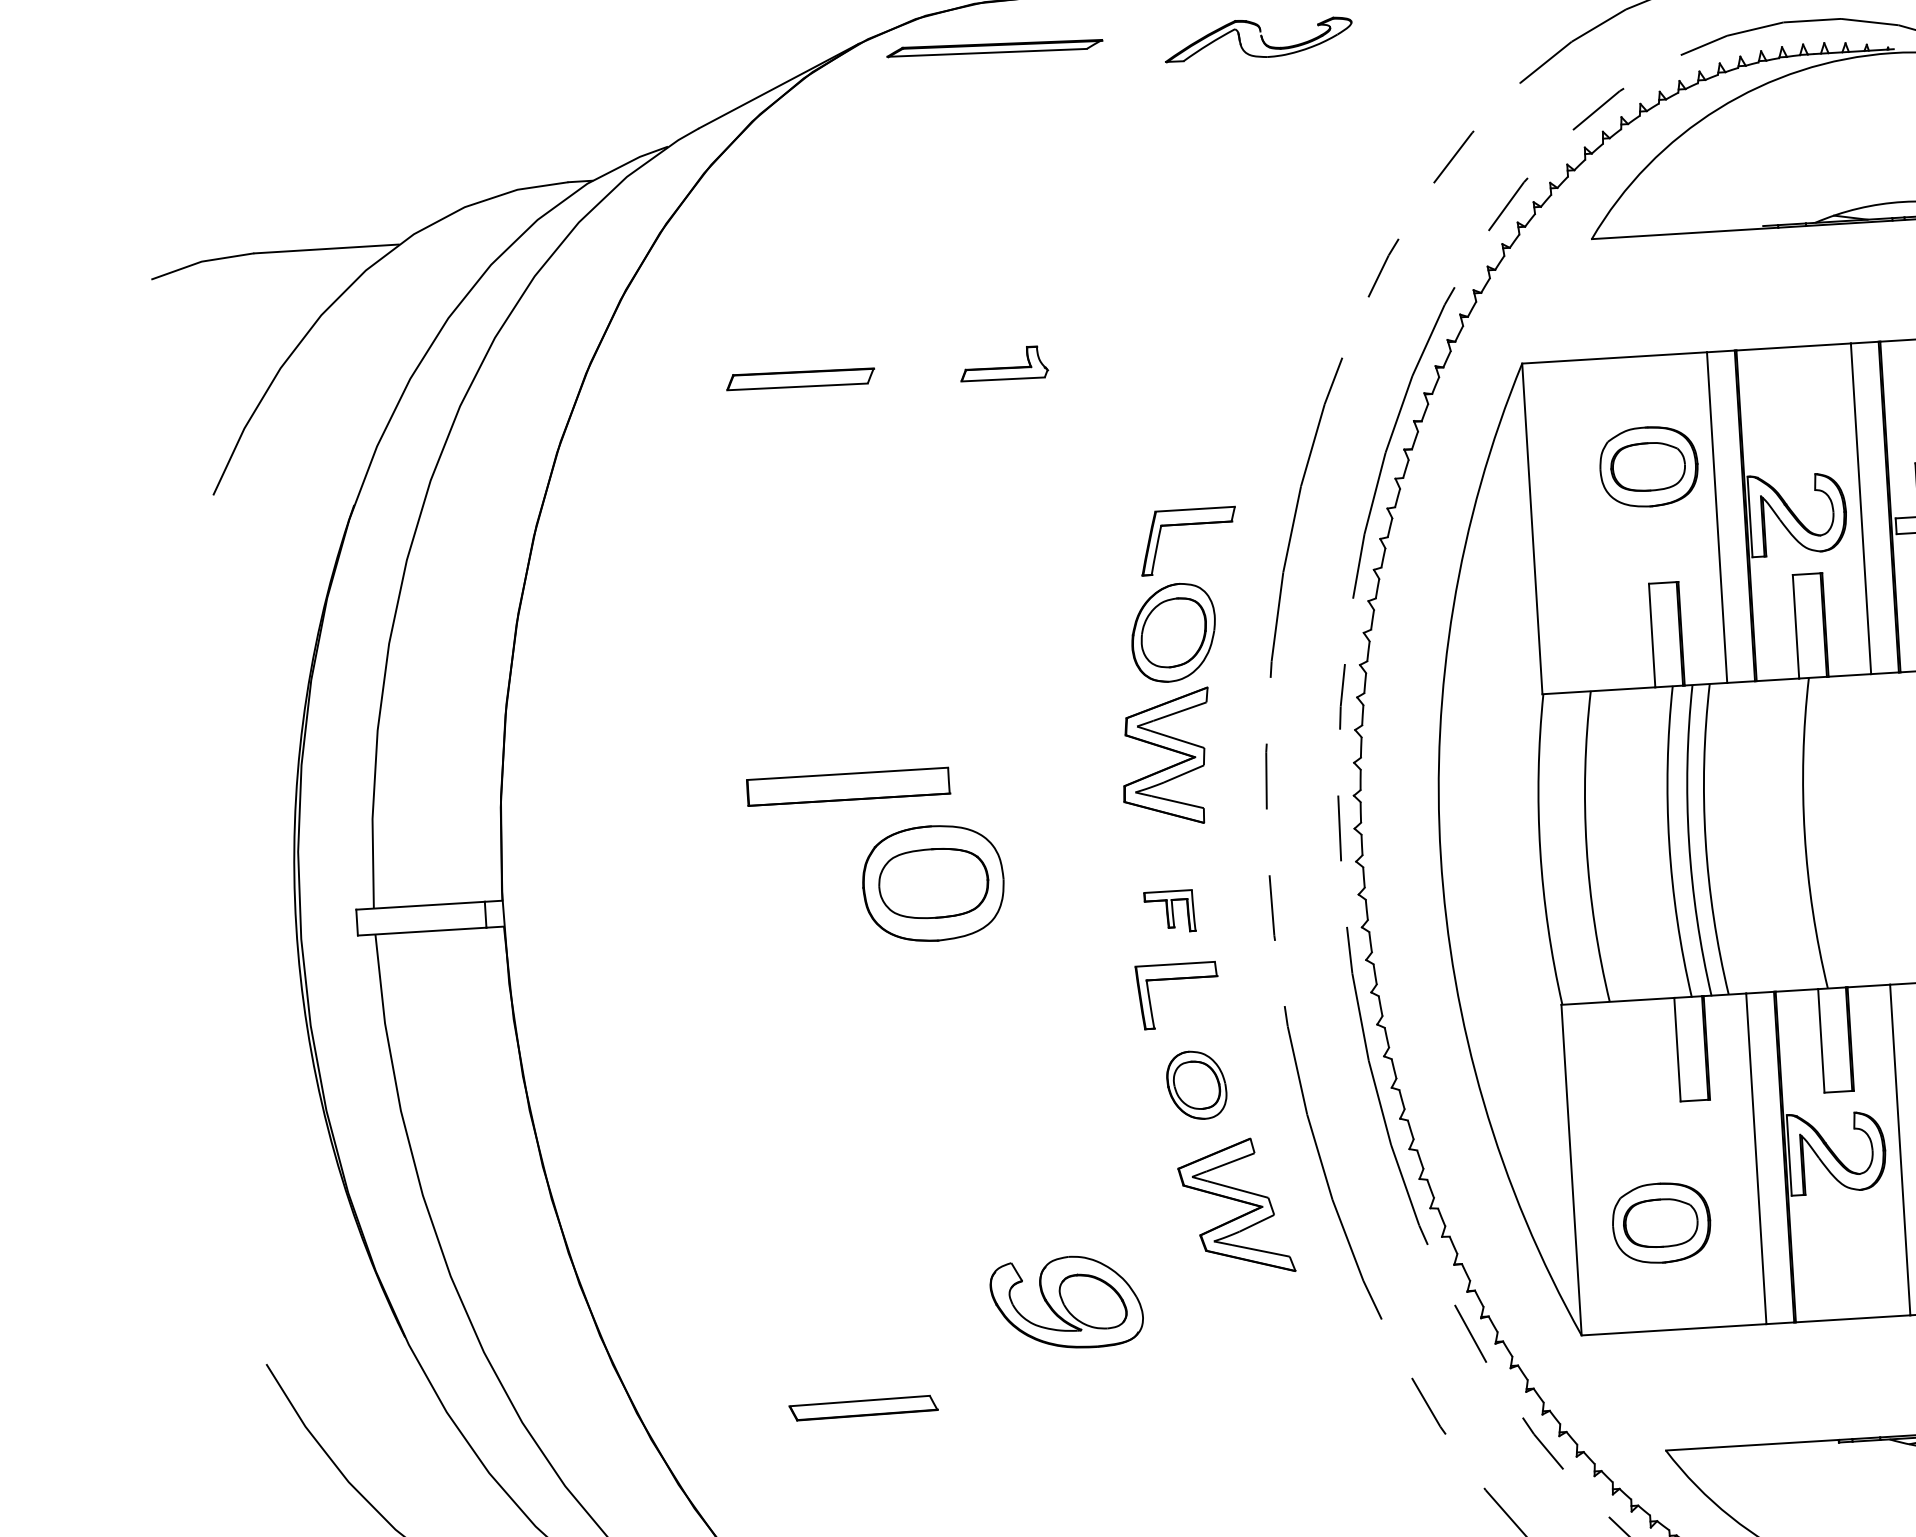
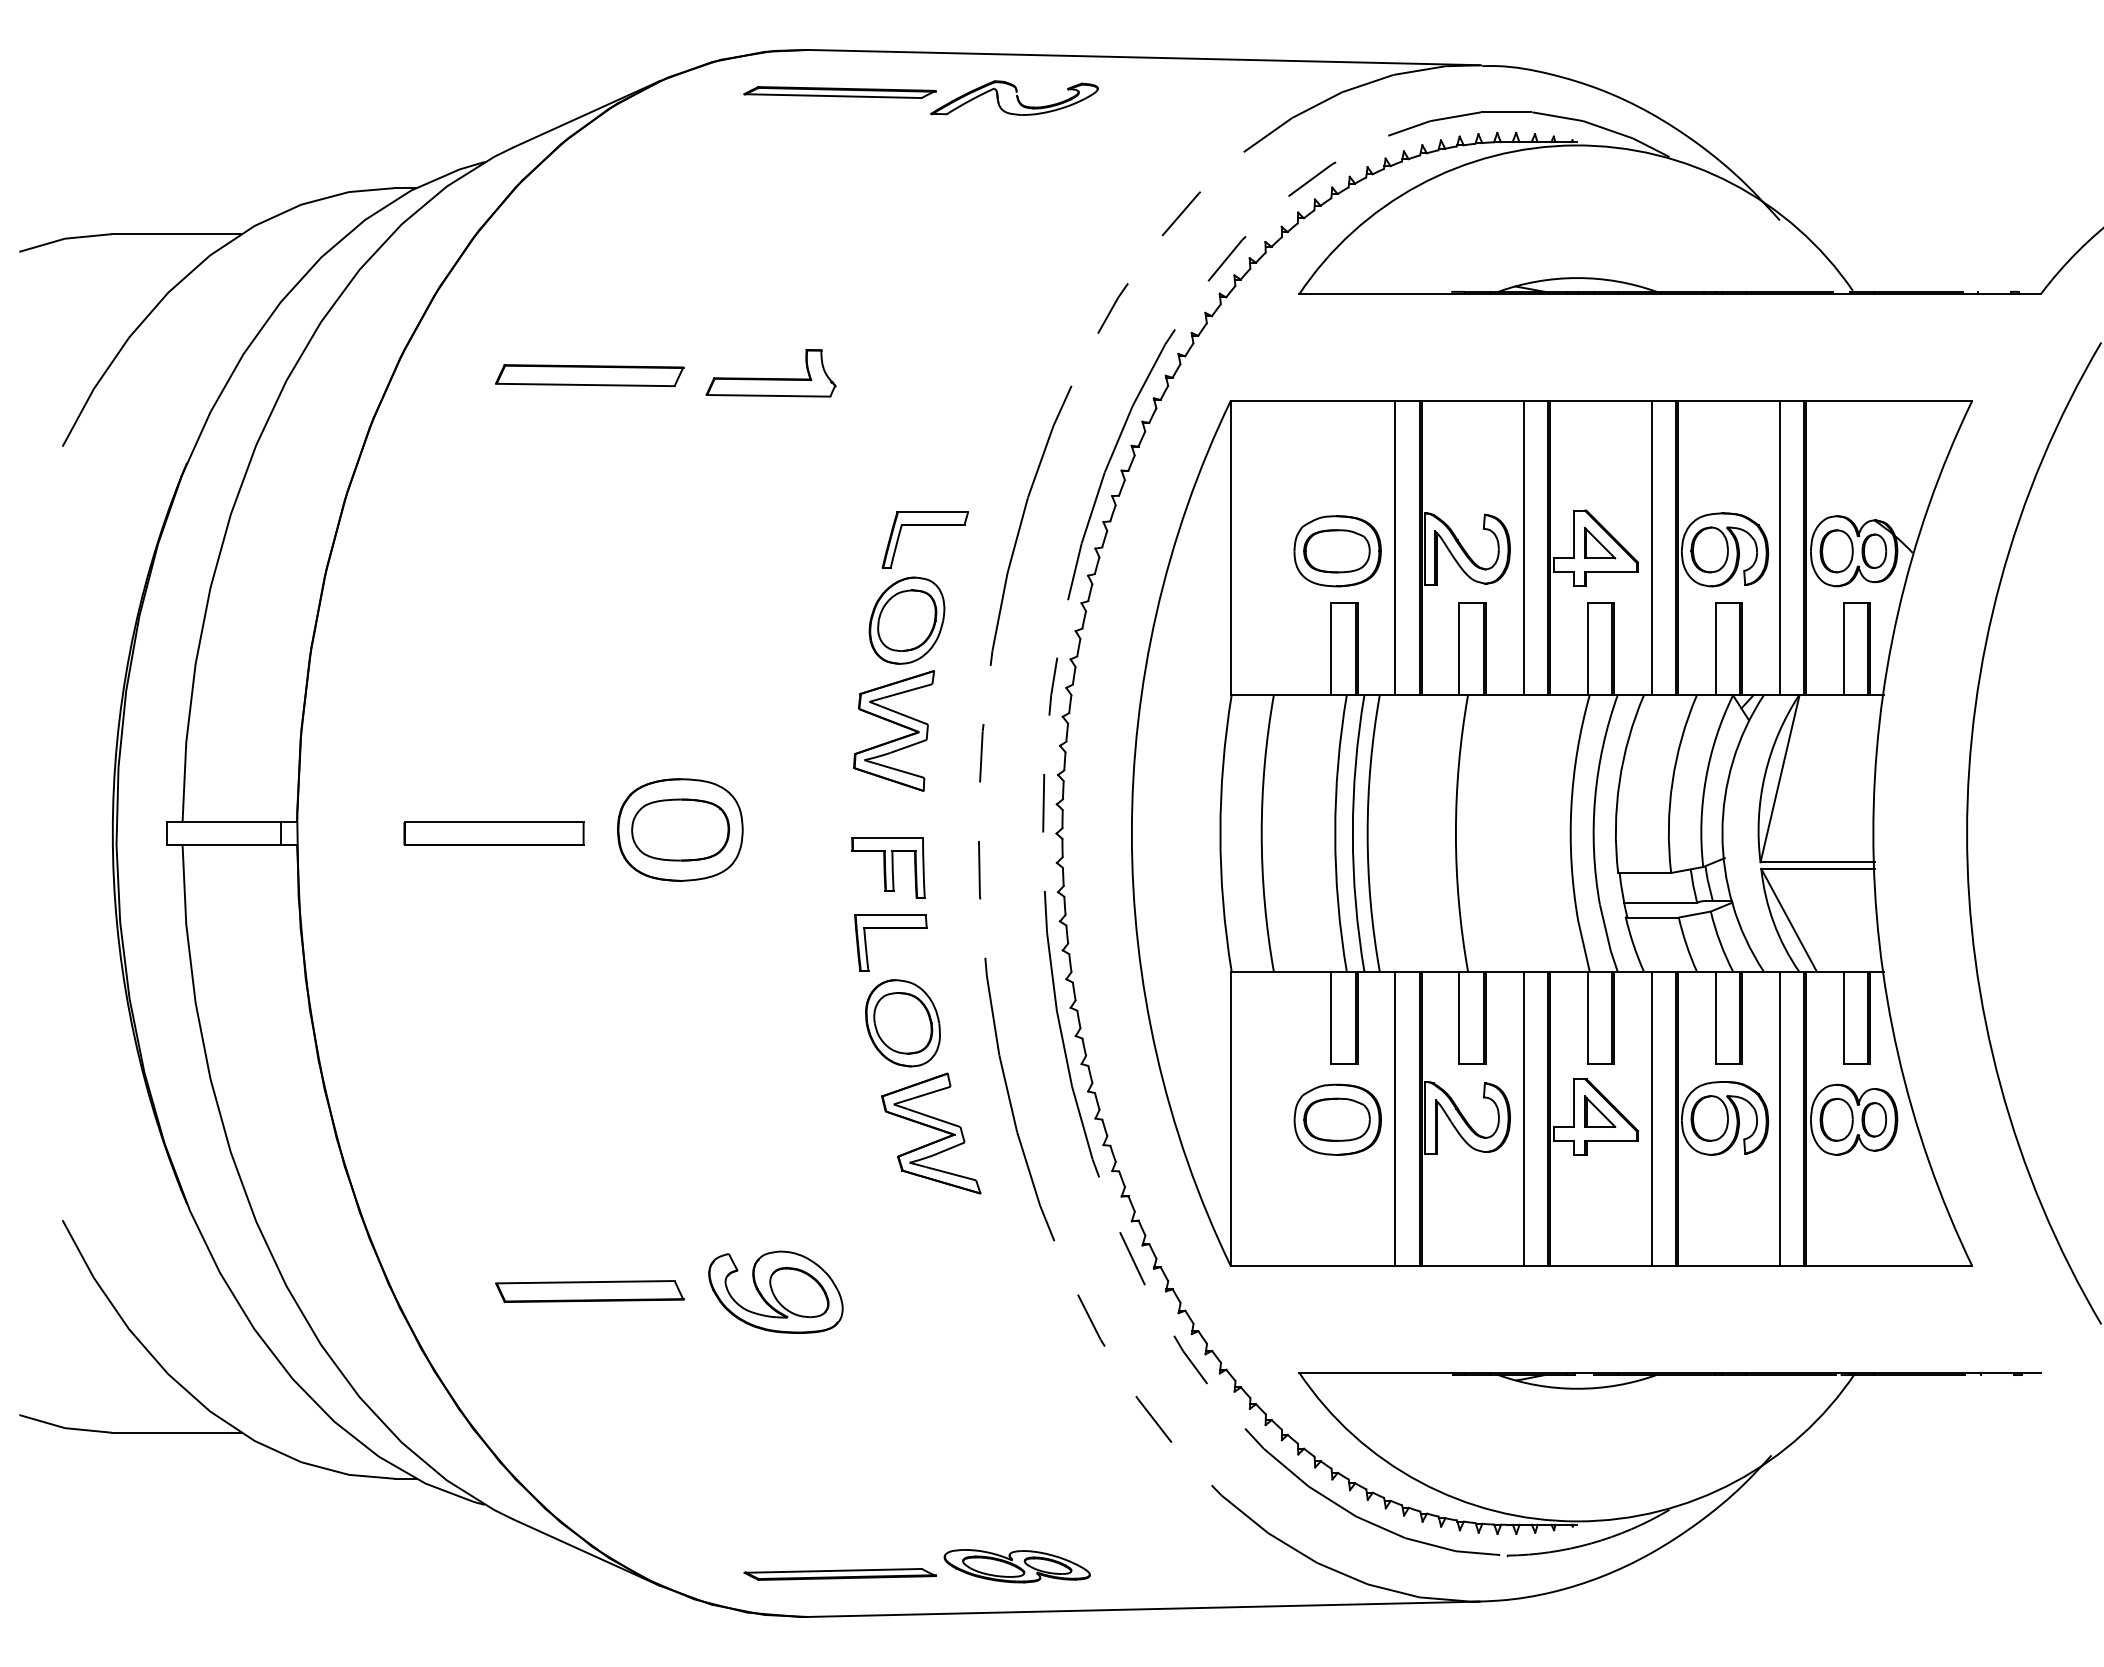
part: (994, 48) -> (839, 92), moved
part: (1003, 363) -> (770, 372), size x1.67
part: (800, 379) -> (589, 375), size x1.43
part: (1648, 467) -> (1337, 551), moved
part: (847, 786) -> (493, 833), moved
part: (1169, 911) -> (888, 867), size x1.67
part: (1196, 1085) -> (902, 1023), size x1.43
part: (1661, 1222) -> (1337, 1119), moved
part: (1066, 1302) -> (775, 1291), moved
part: (863, 1408) -> (589, 1291), size x1.43

